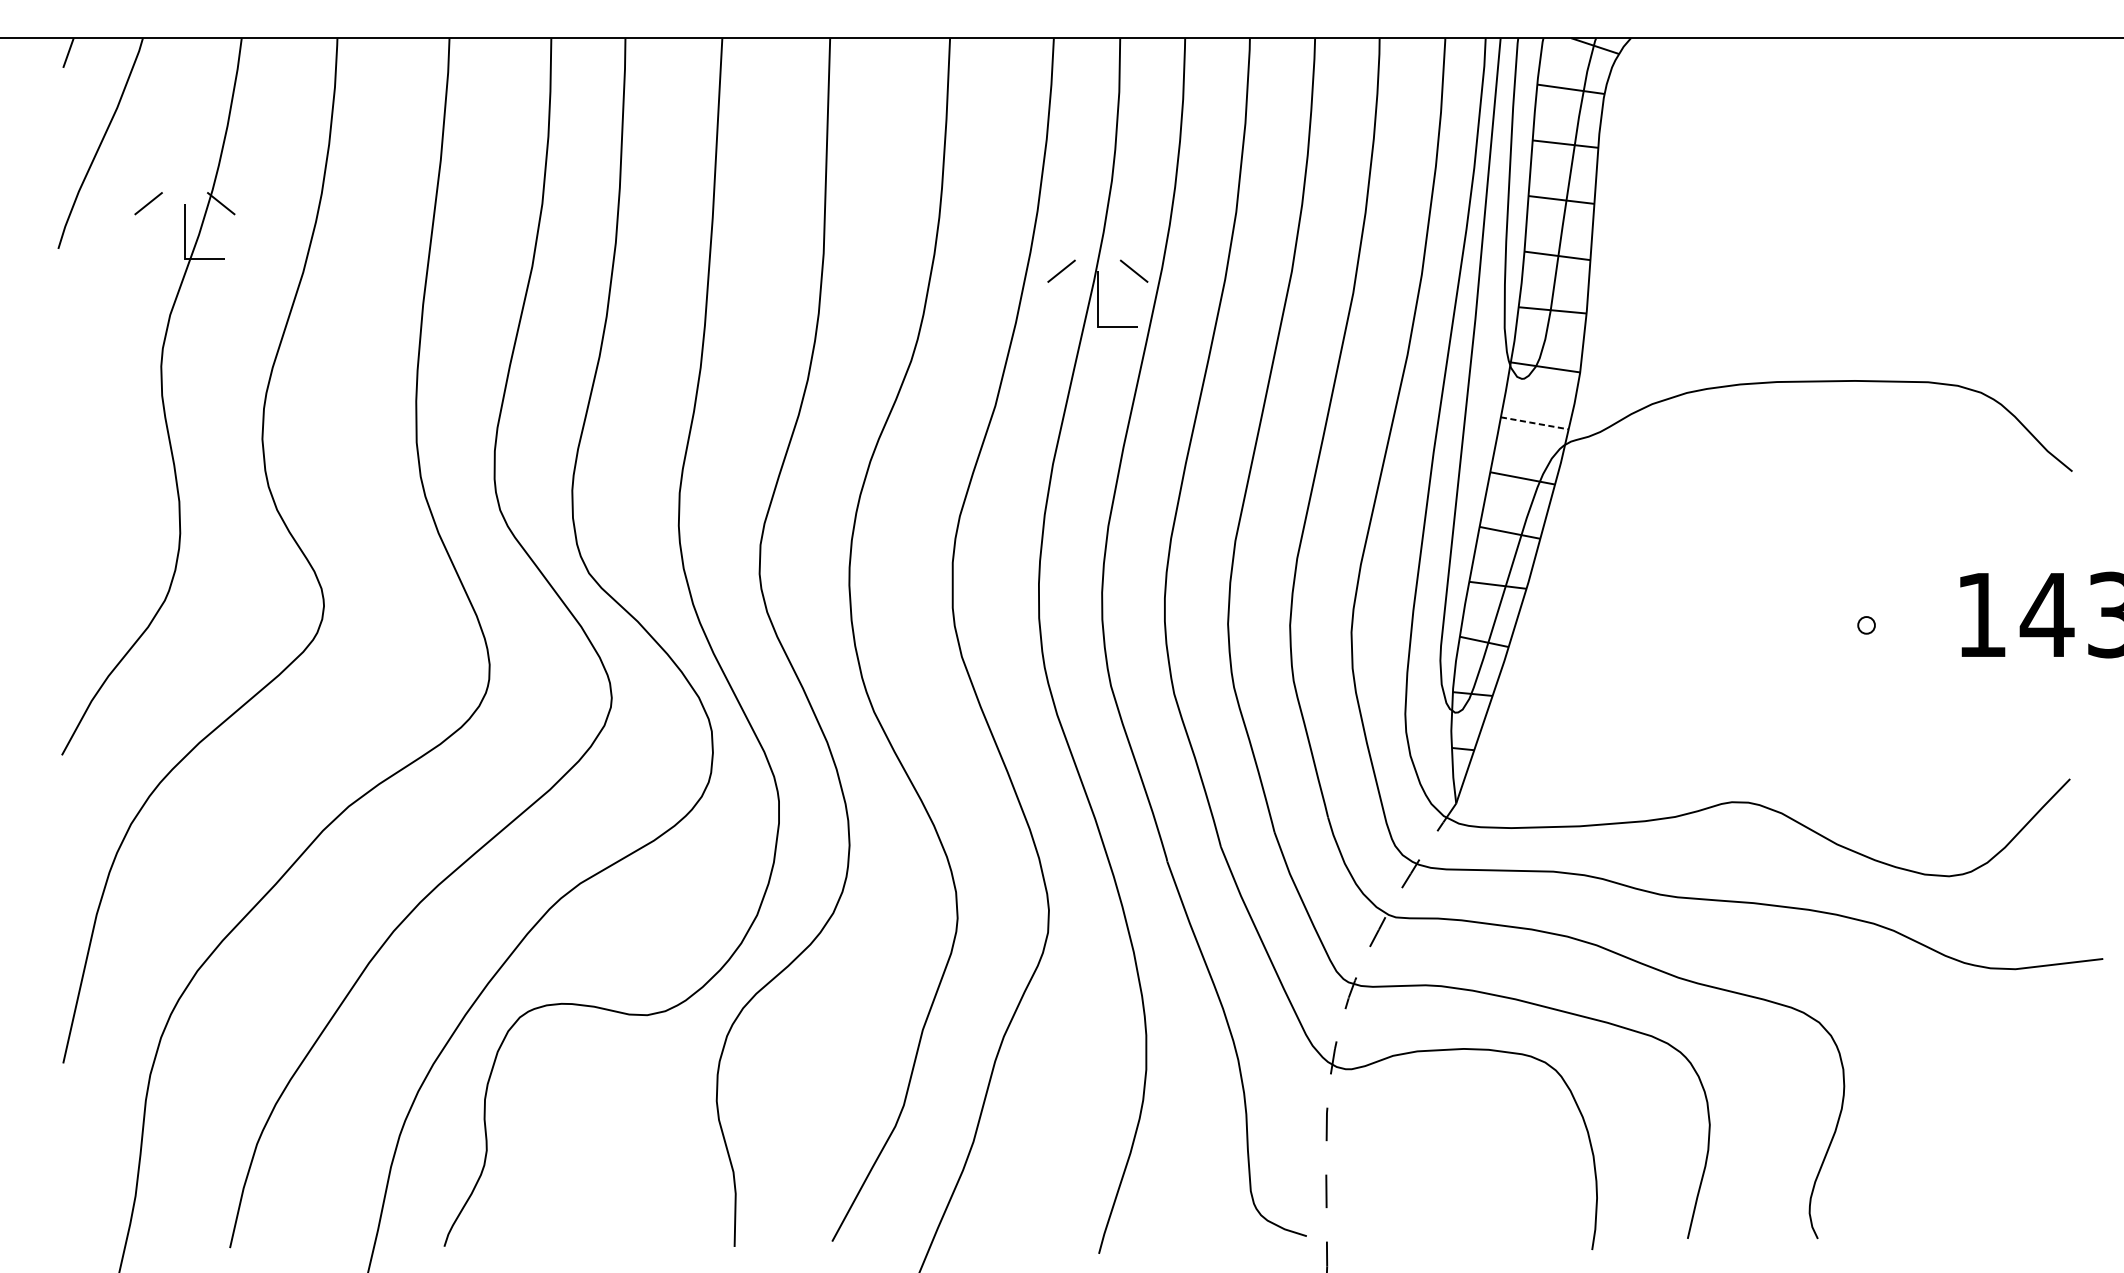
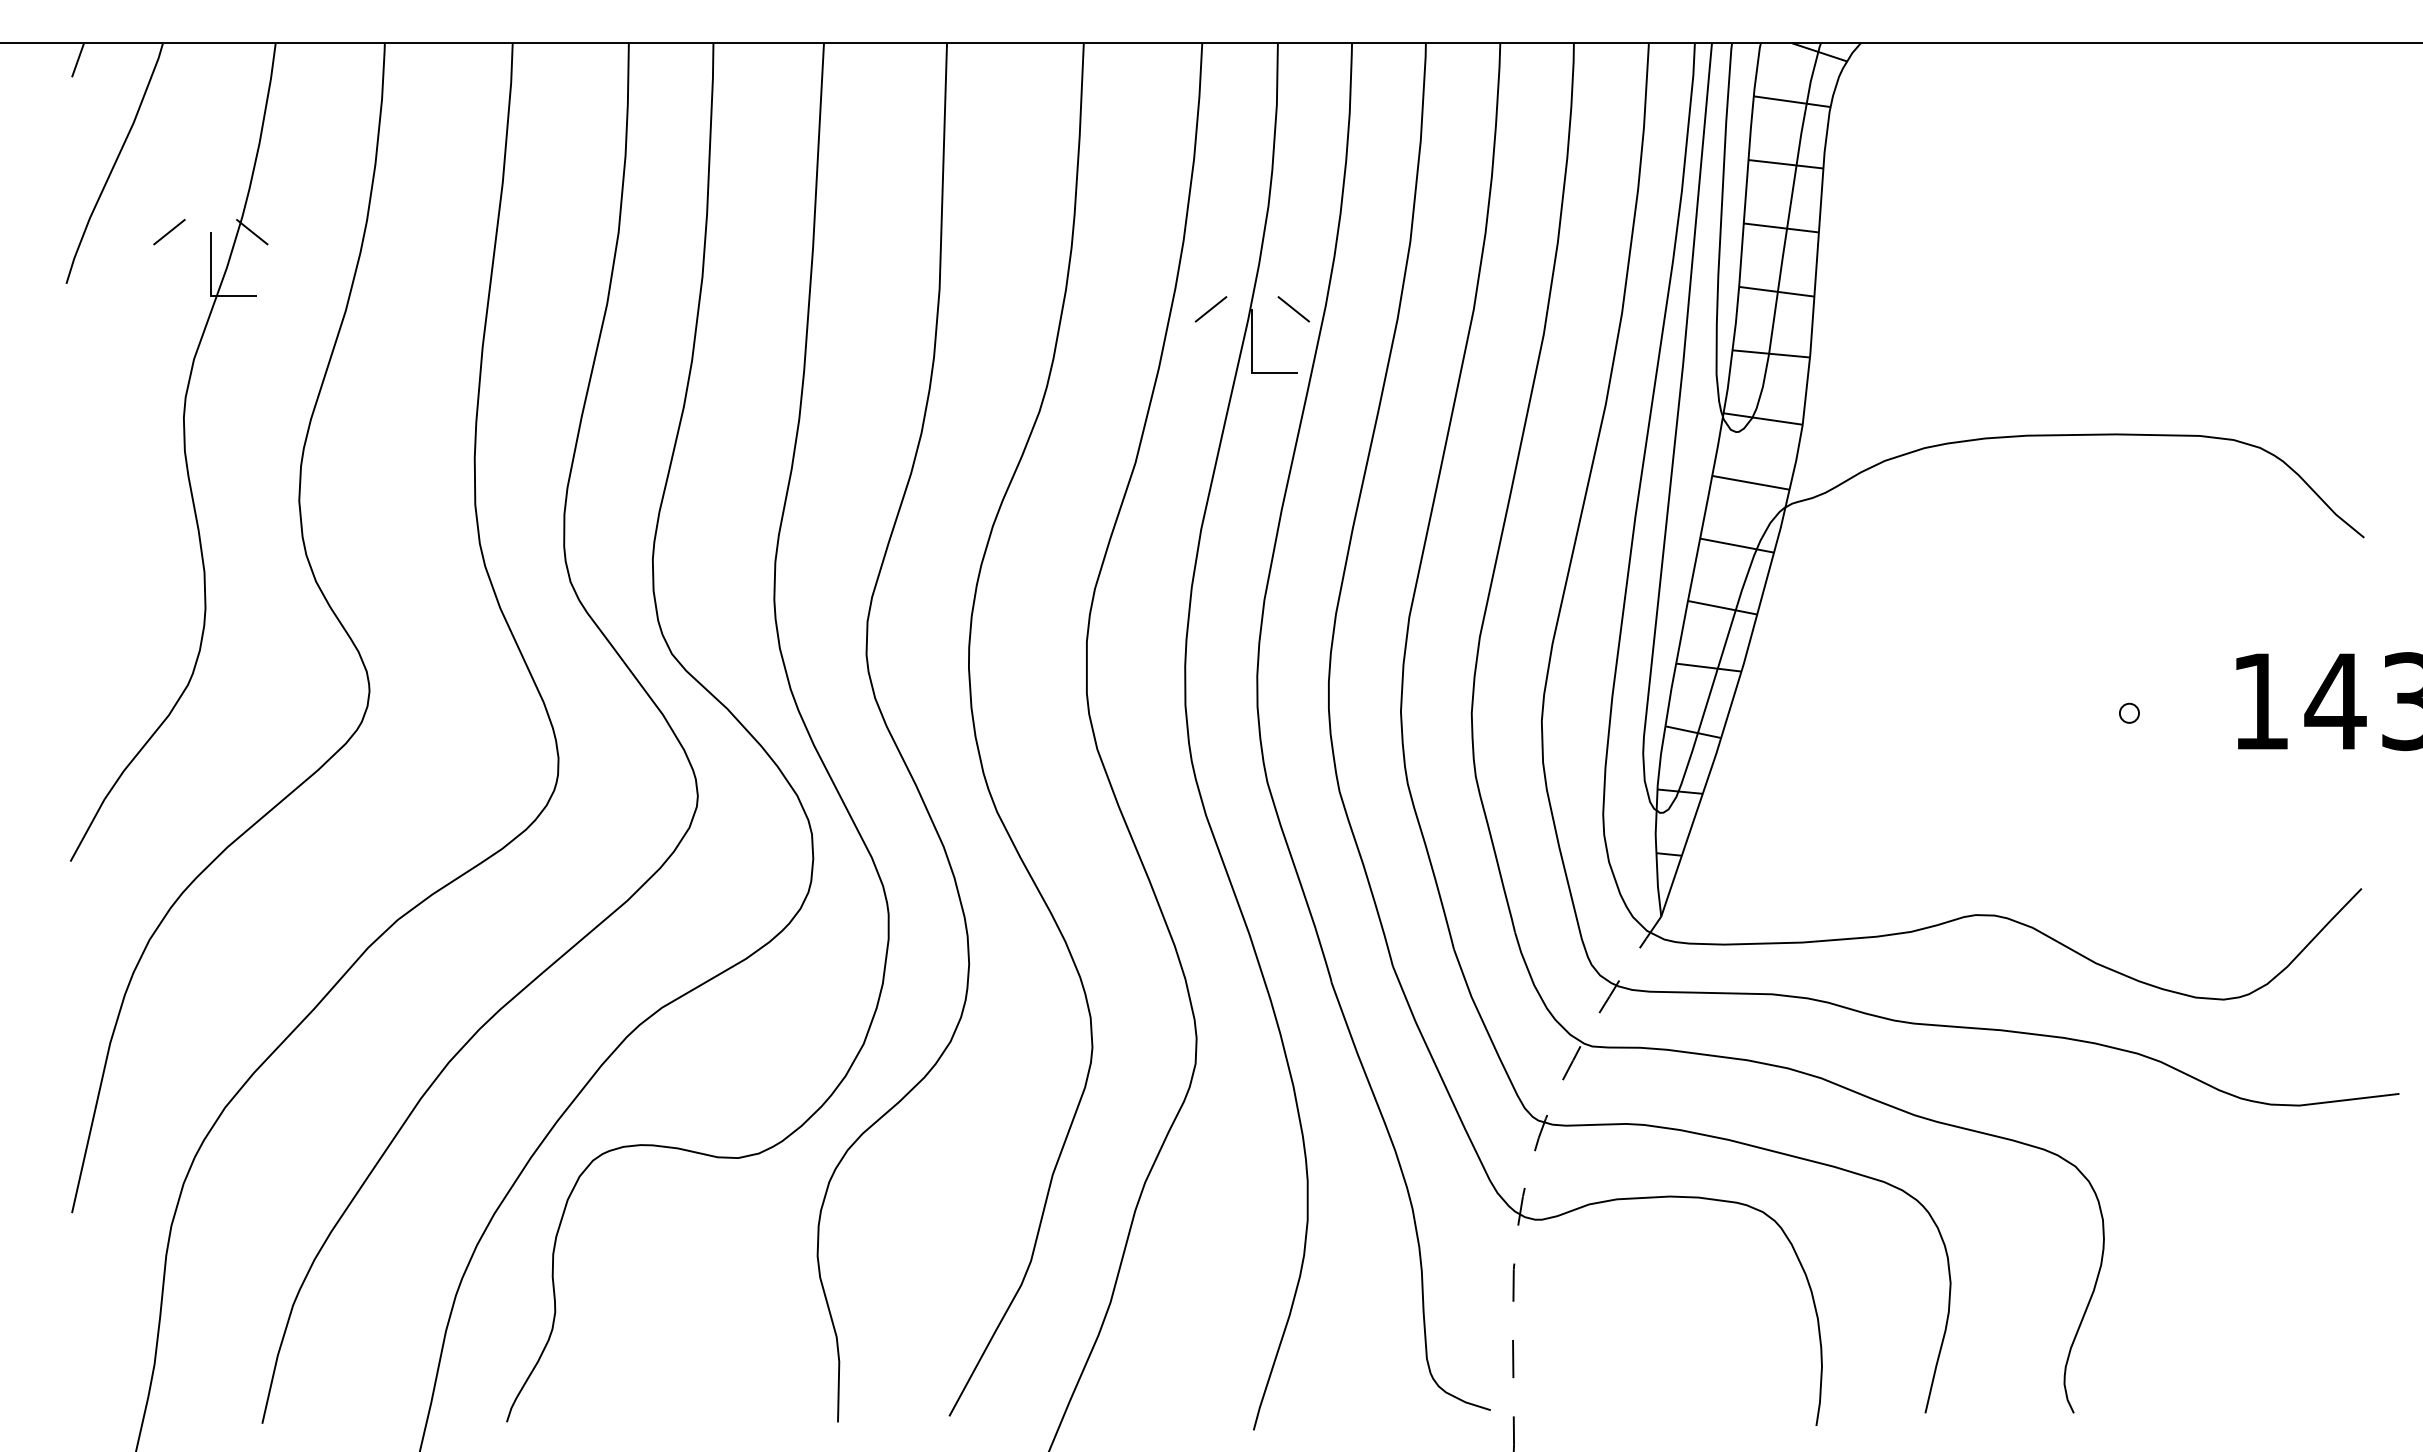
line: (1535, 423) -> (1751, 482), dashed -> solid

